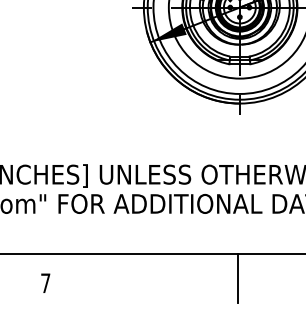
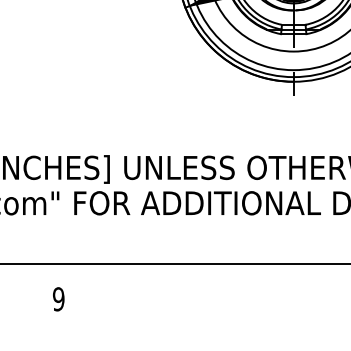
line: (237, 278) -> (290, 293), removed
text: (45, 283) -> (58, 299), 7 -> 9

